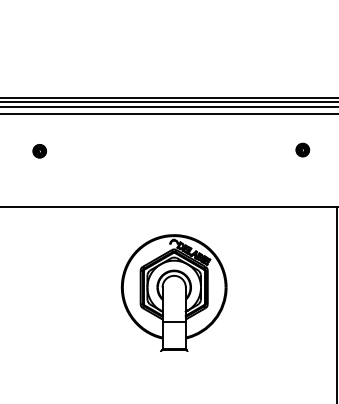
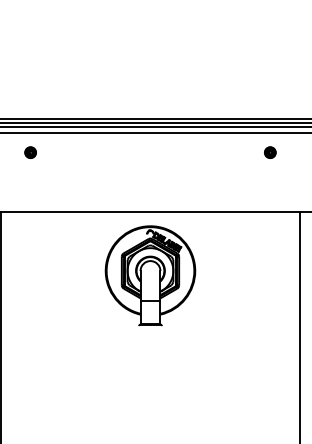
part: (303, 149) -> (270, 152), moved
part: (39, 151) -> (30, 152), moved
part: (174, 292) -> (150, 275), moved

